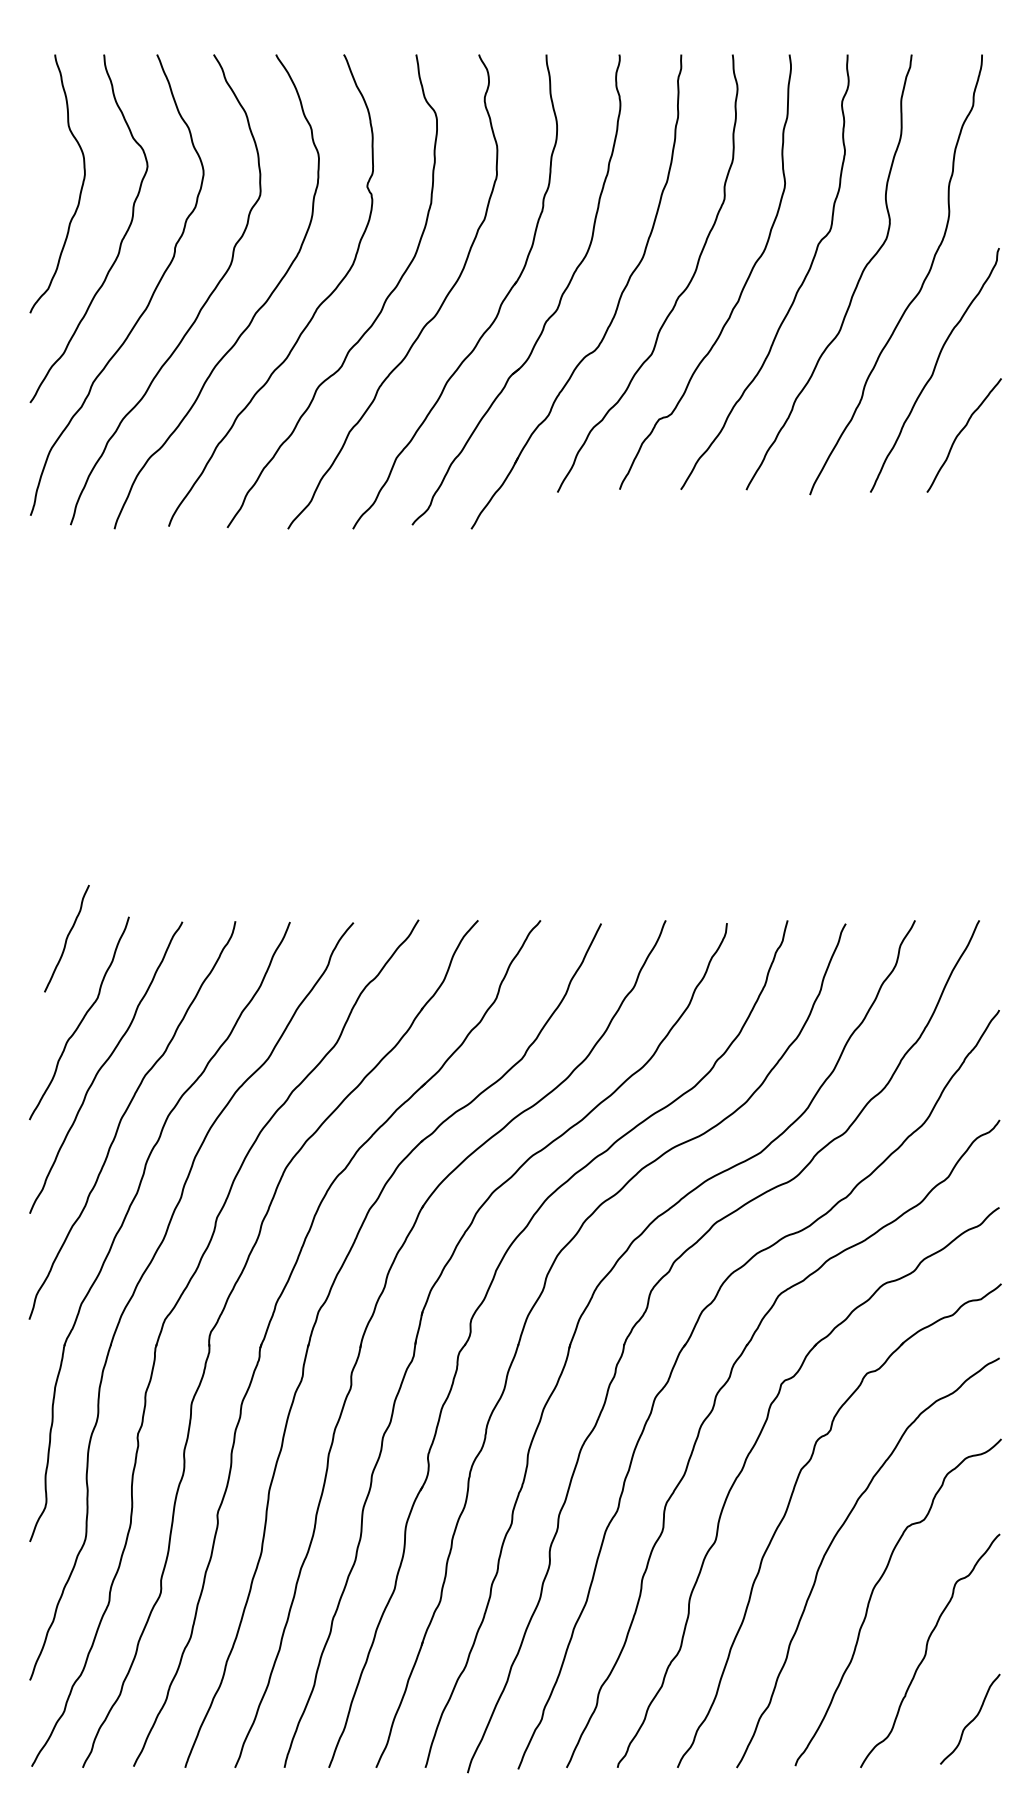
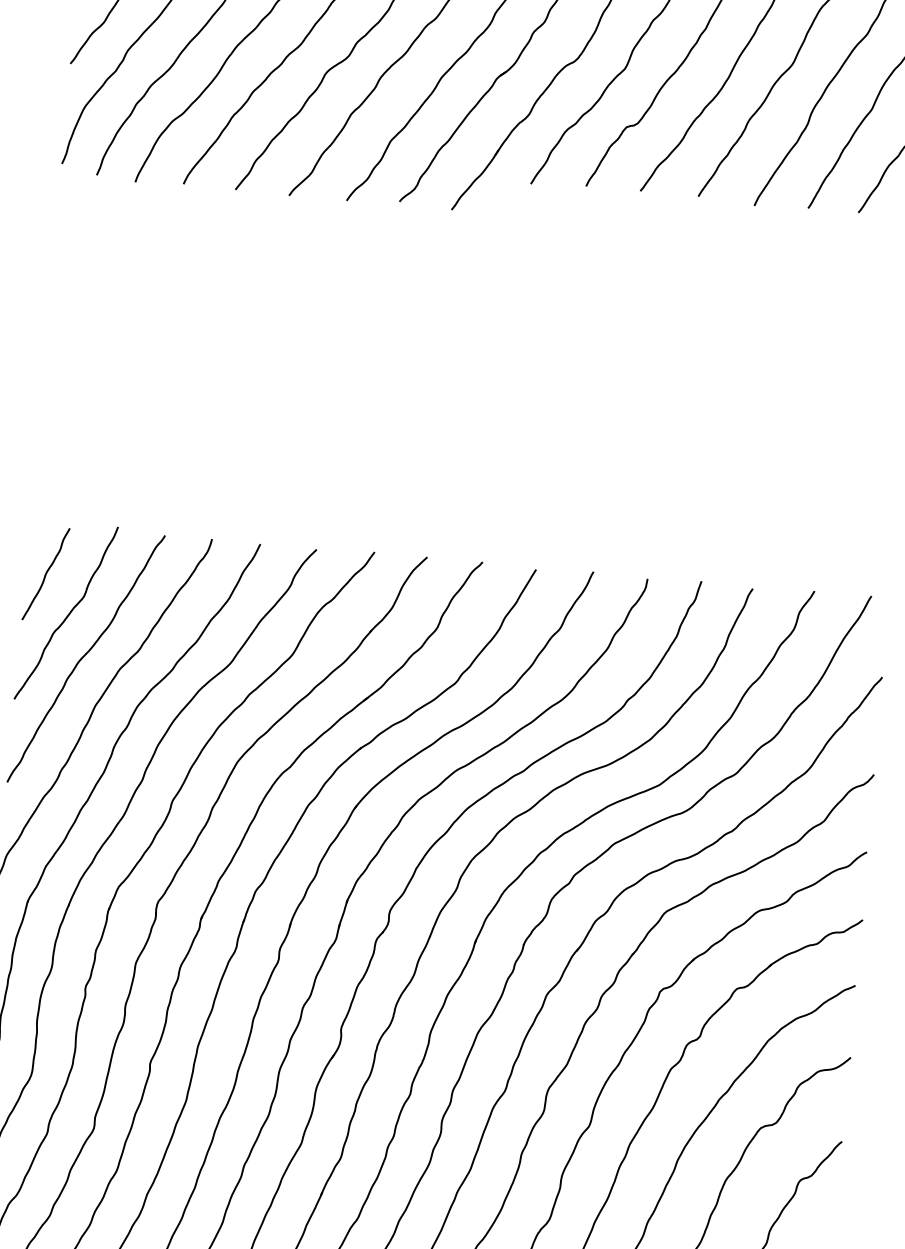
curve: (66, 938) -> (45, 573), moved

